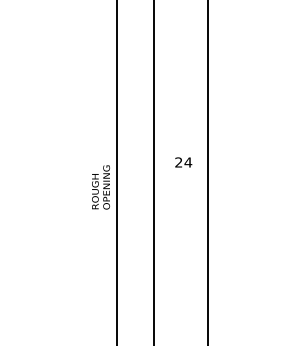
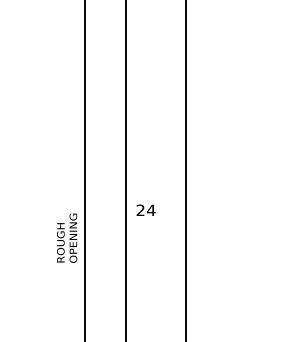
text: (183, 162) -> (145, 210), moved

